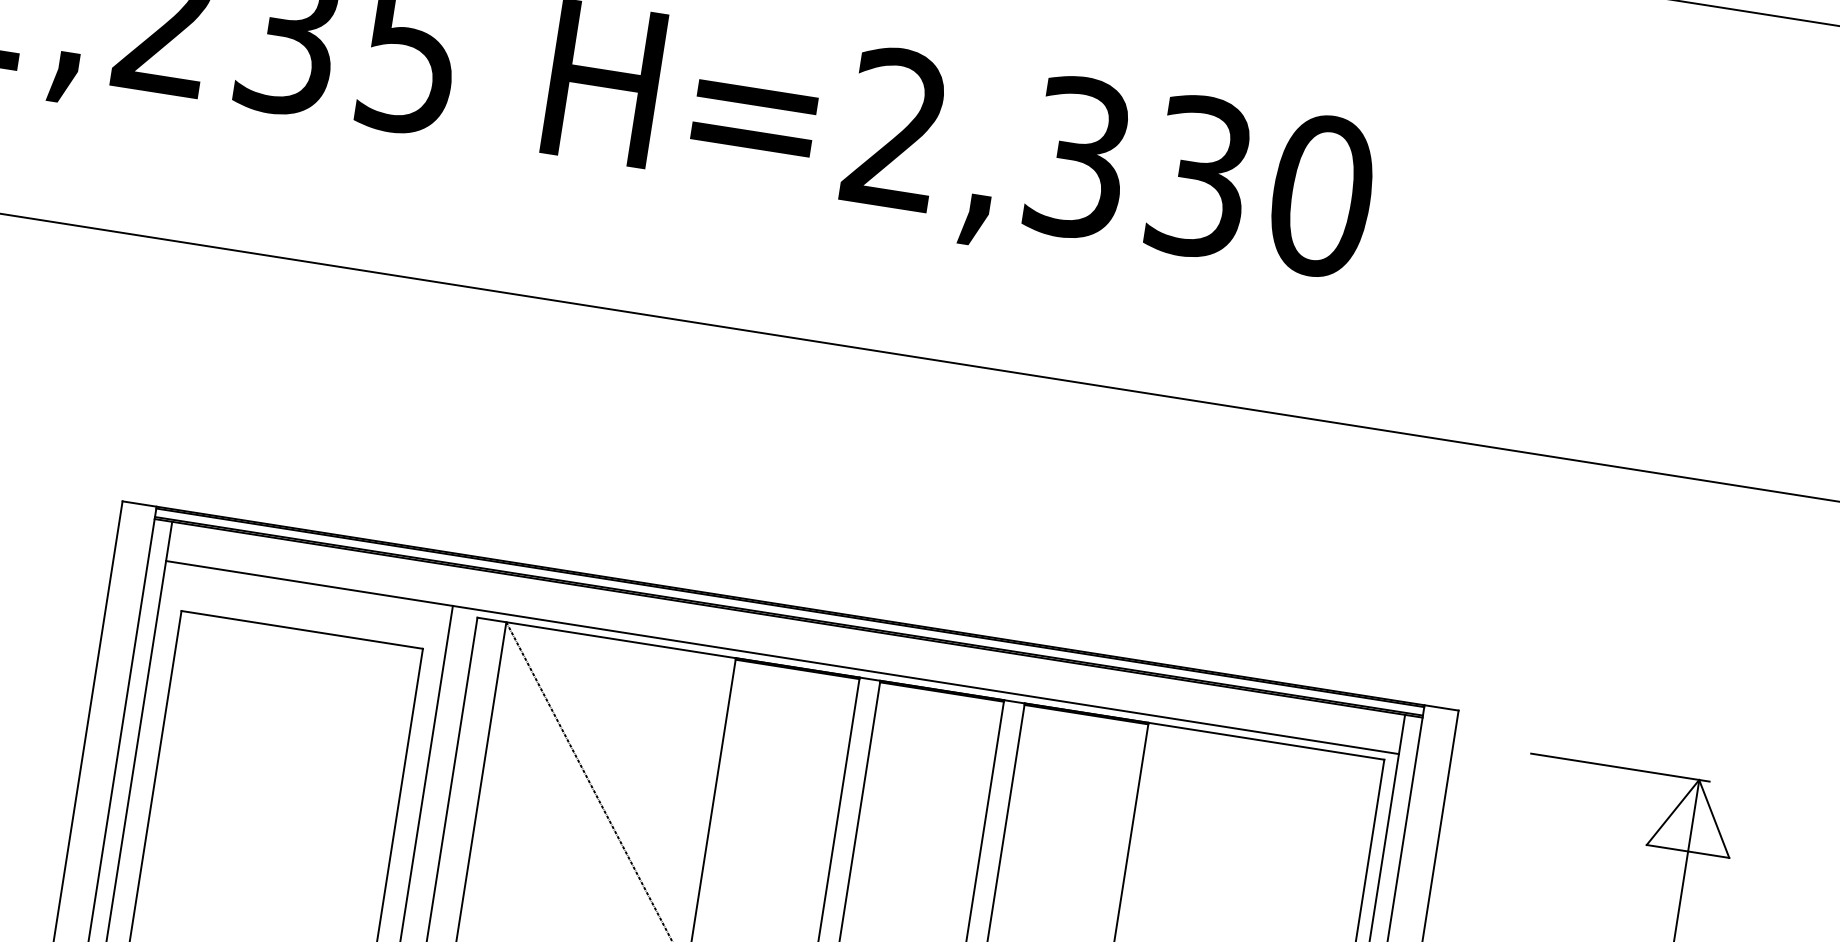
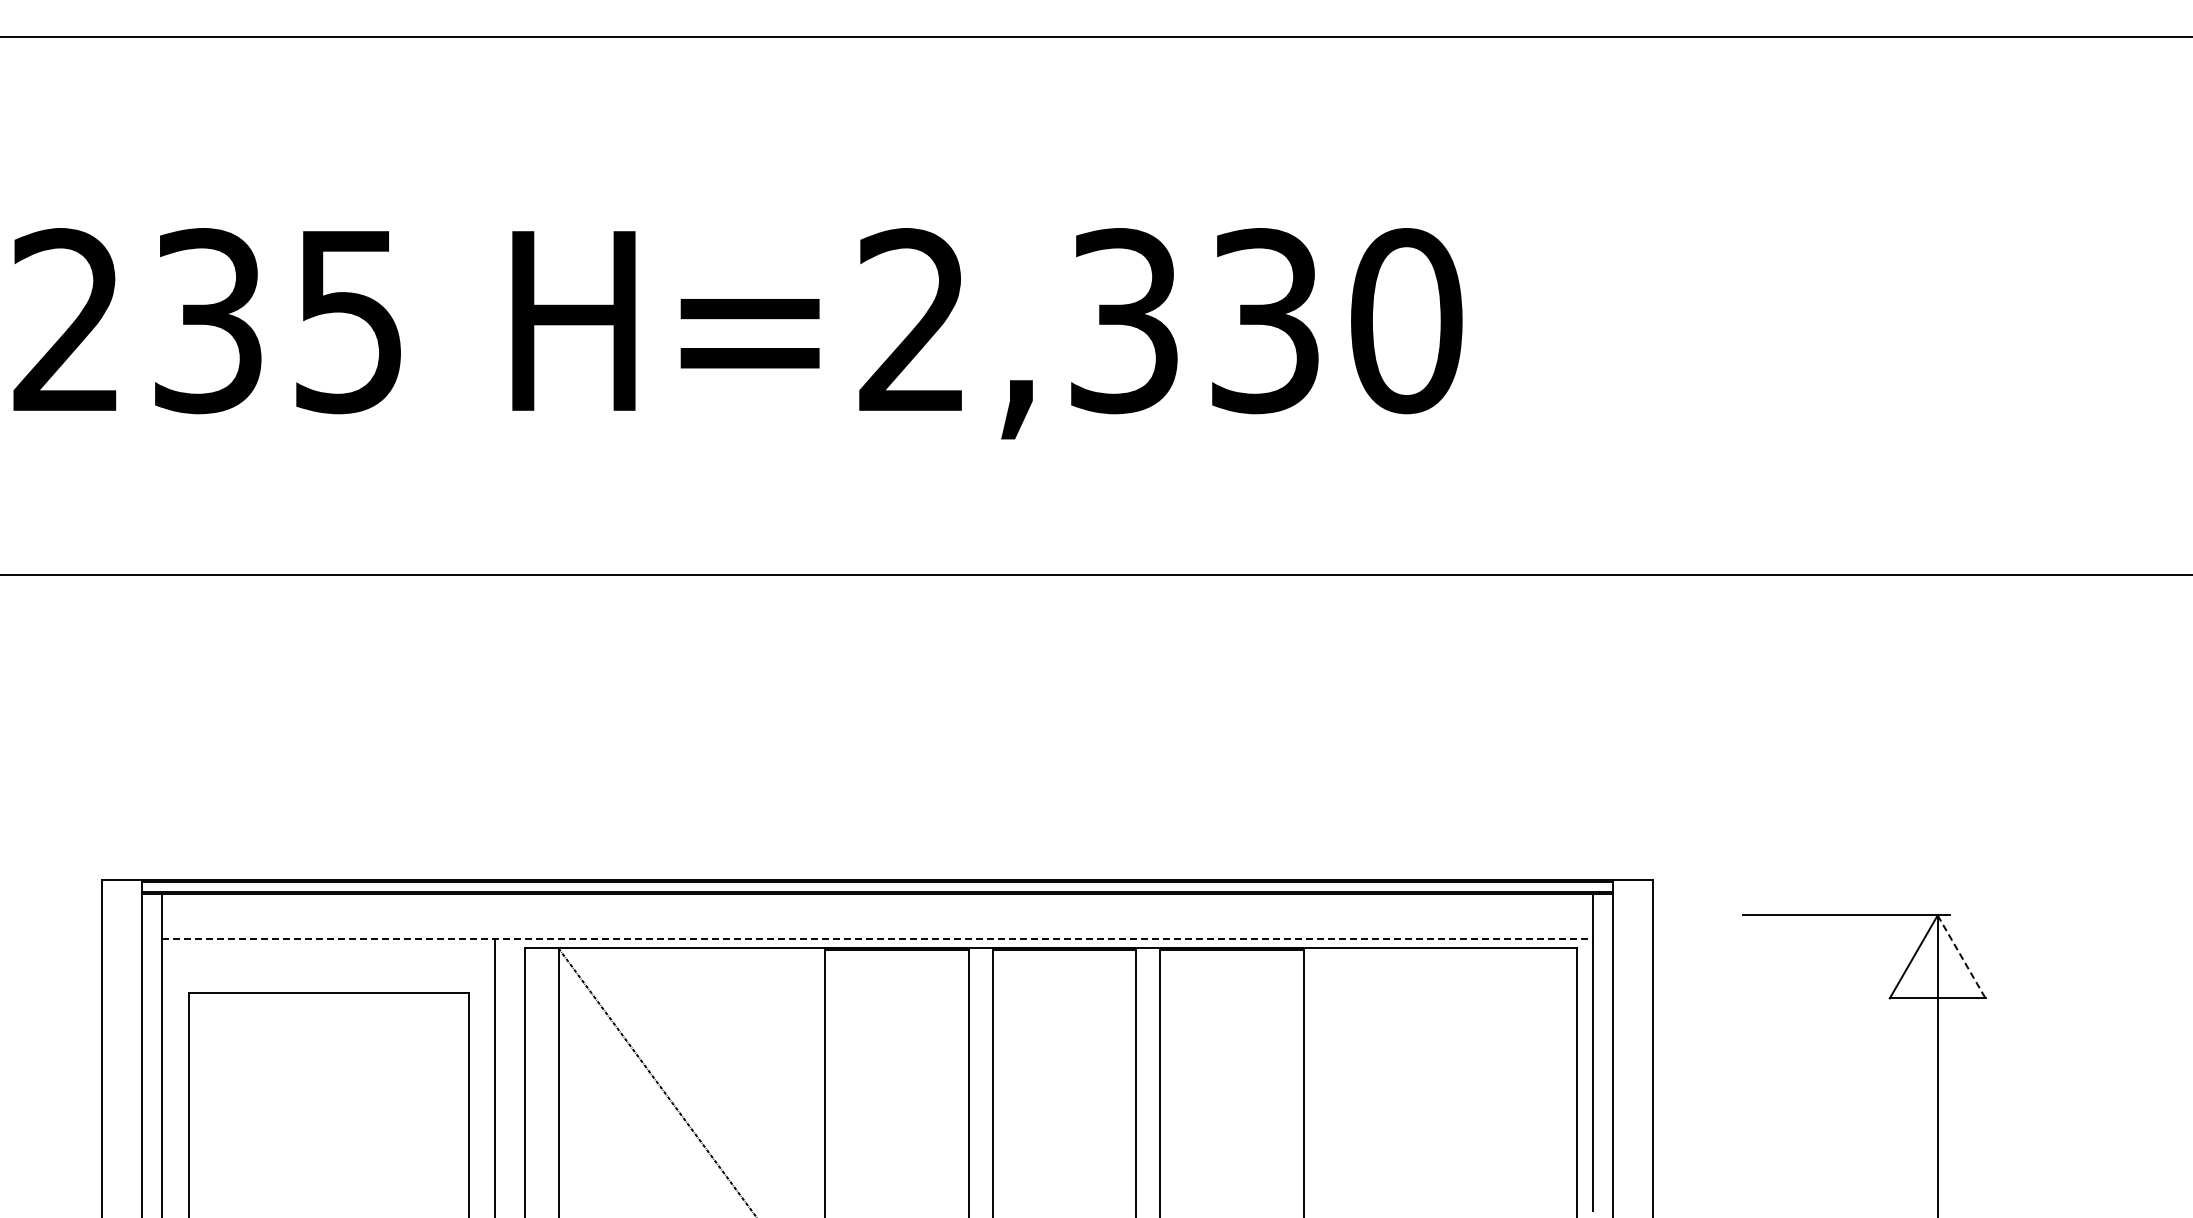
line: (783, 657) -> (878, 939), solid -> dashed
line: (1714, 818) -> (1961, 956), solid -> dashed

